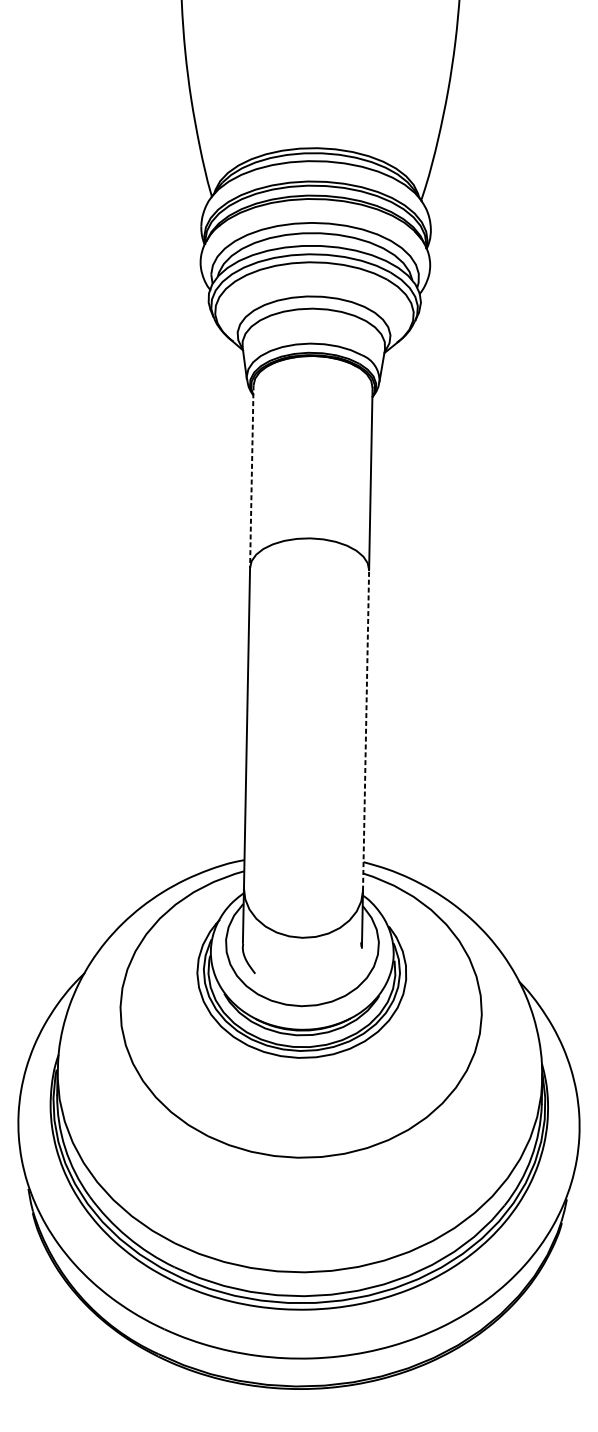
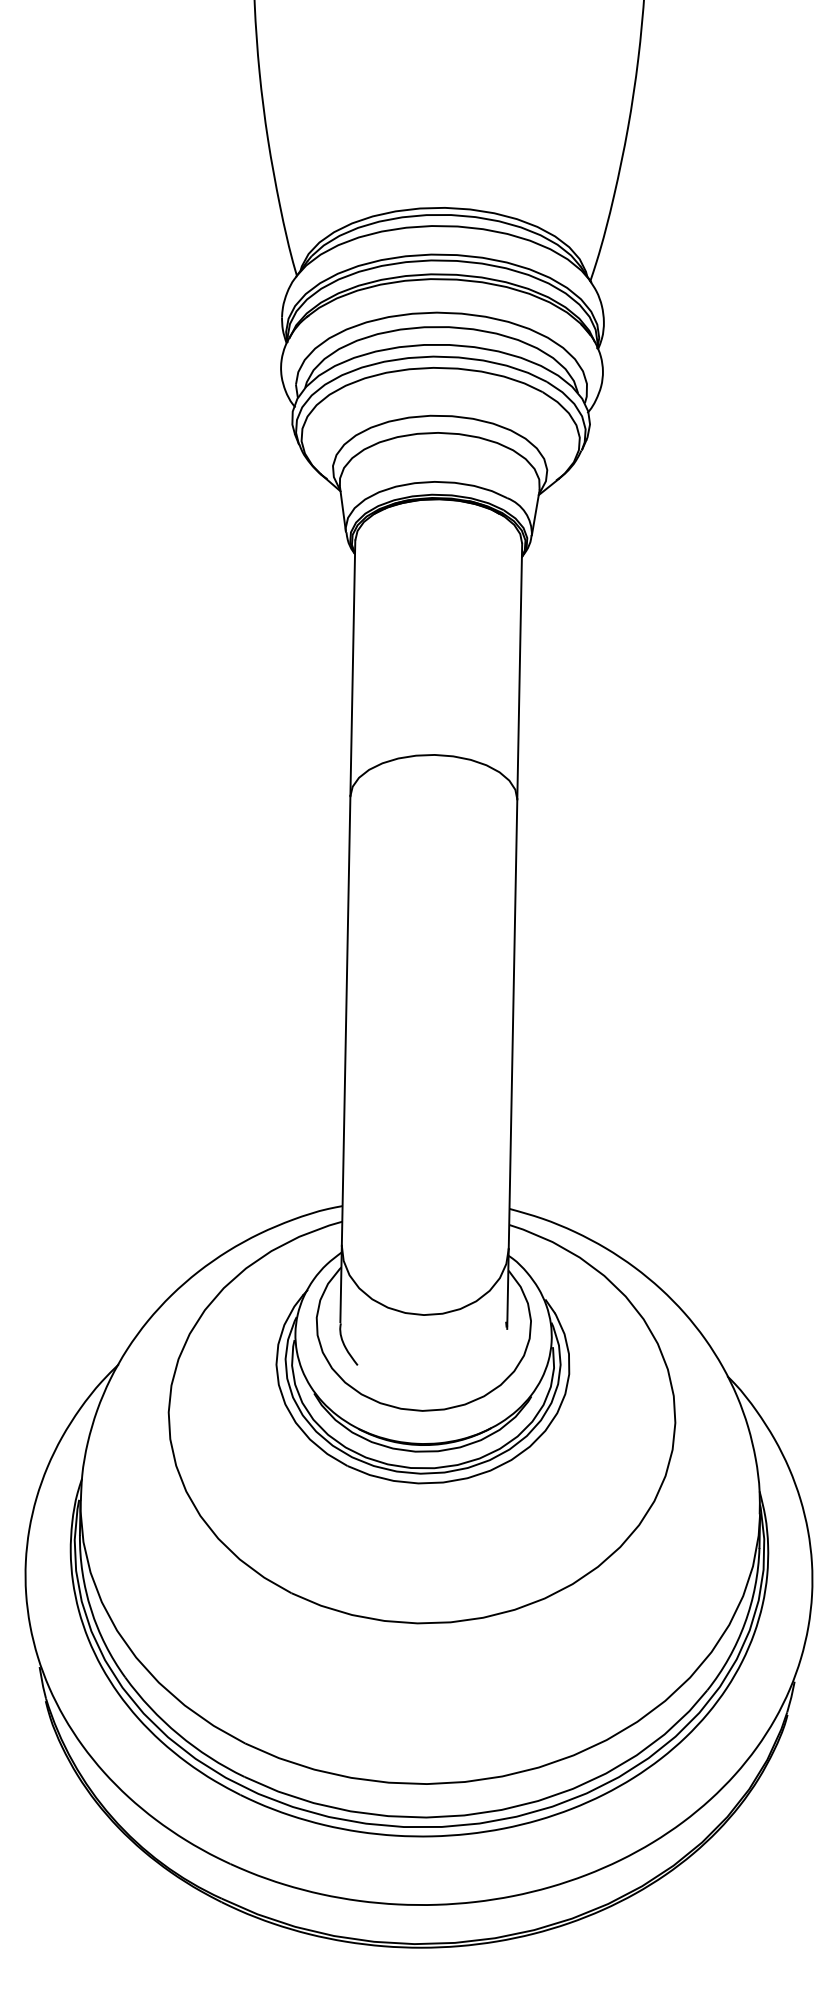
line: (251, 476) -> (352, 668), dashed -> solid
line: (366, 730) -> (513, 1024), dashed -> solid

